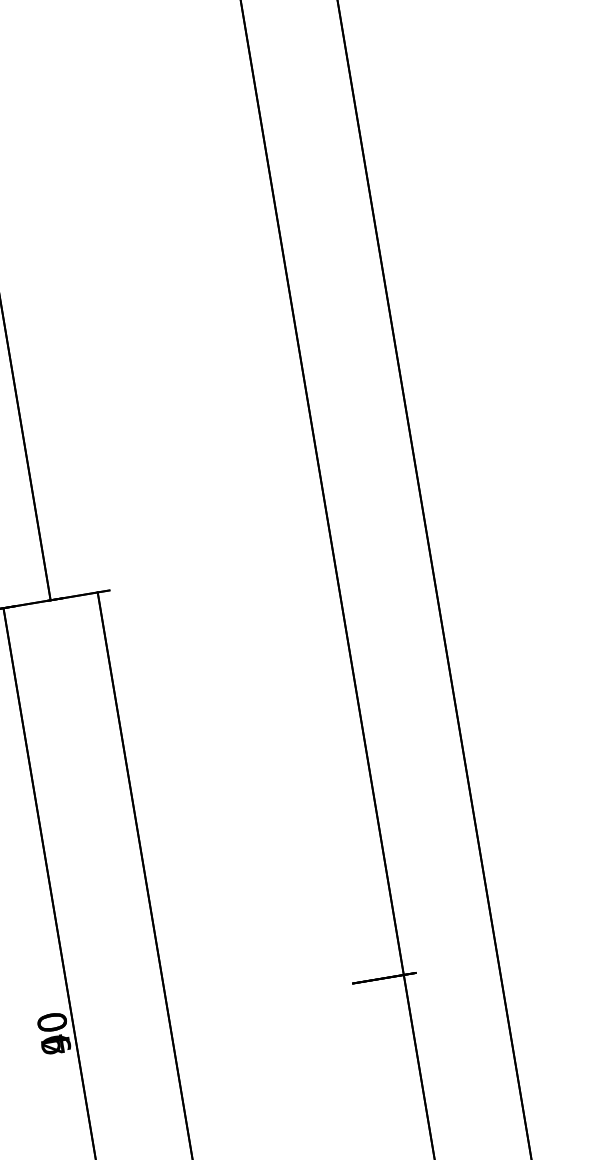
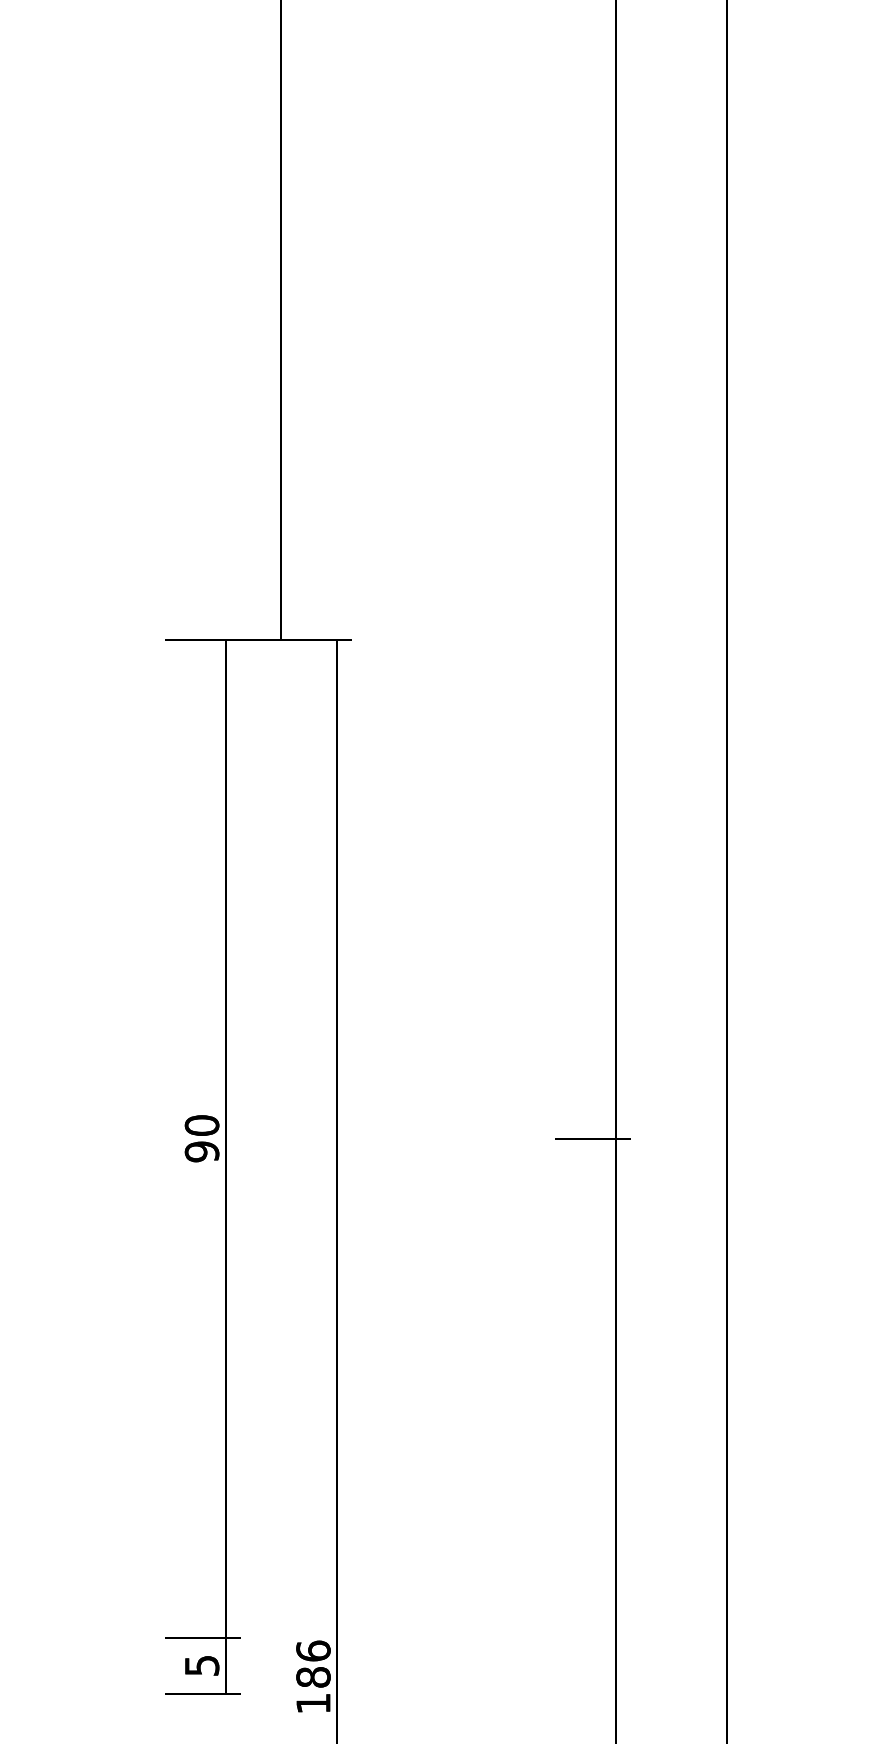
text: (55, 1044) -> (201, 1151), 40 -> 90

